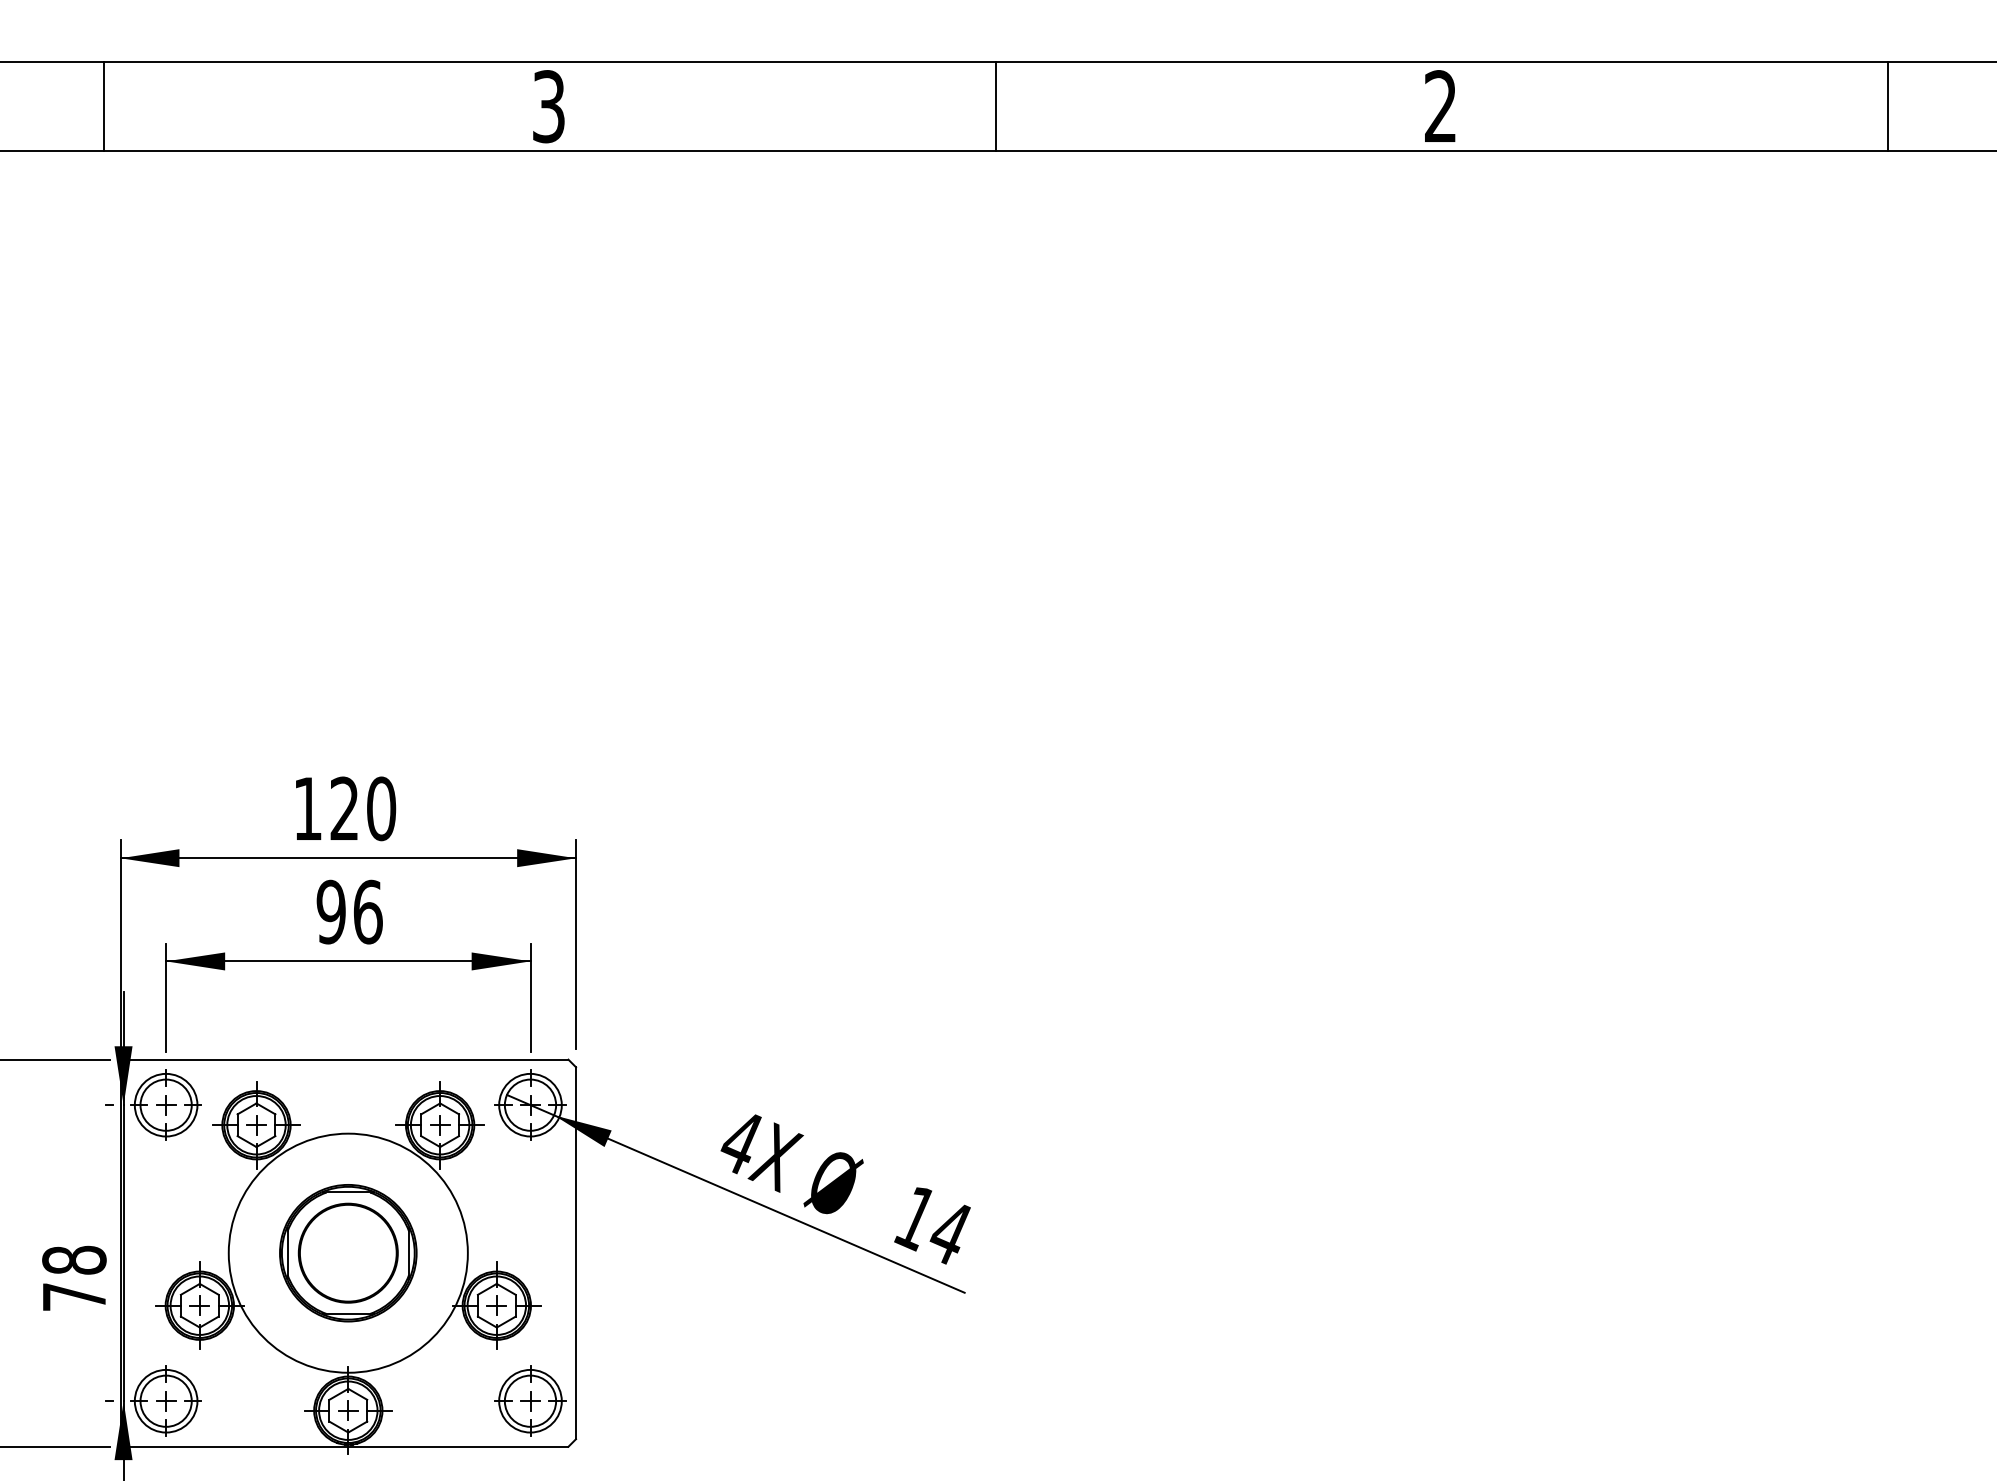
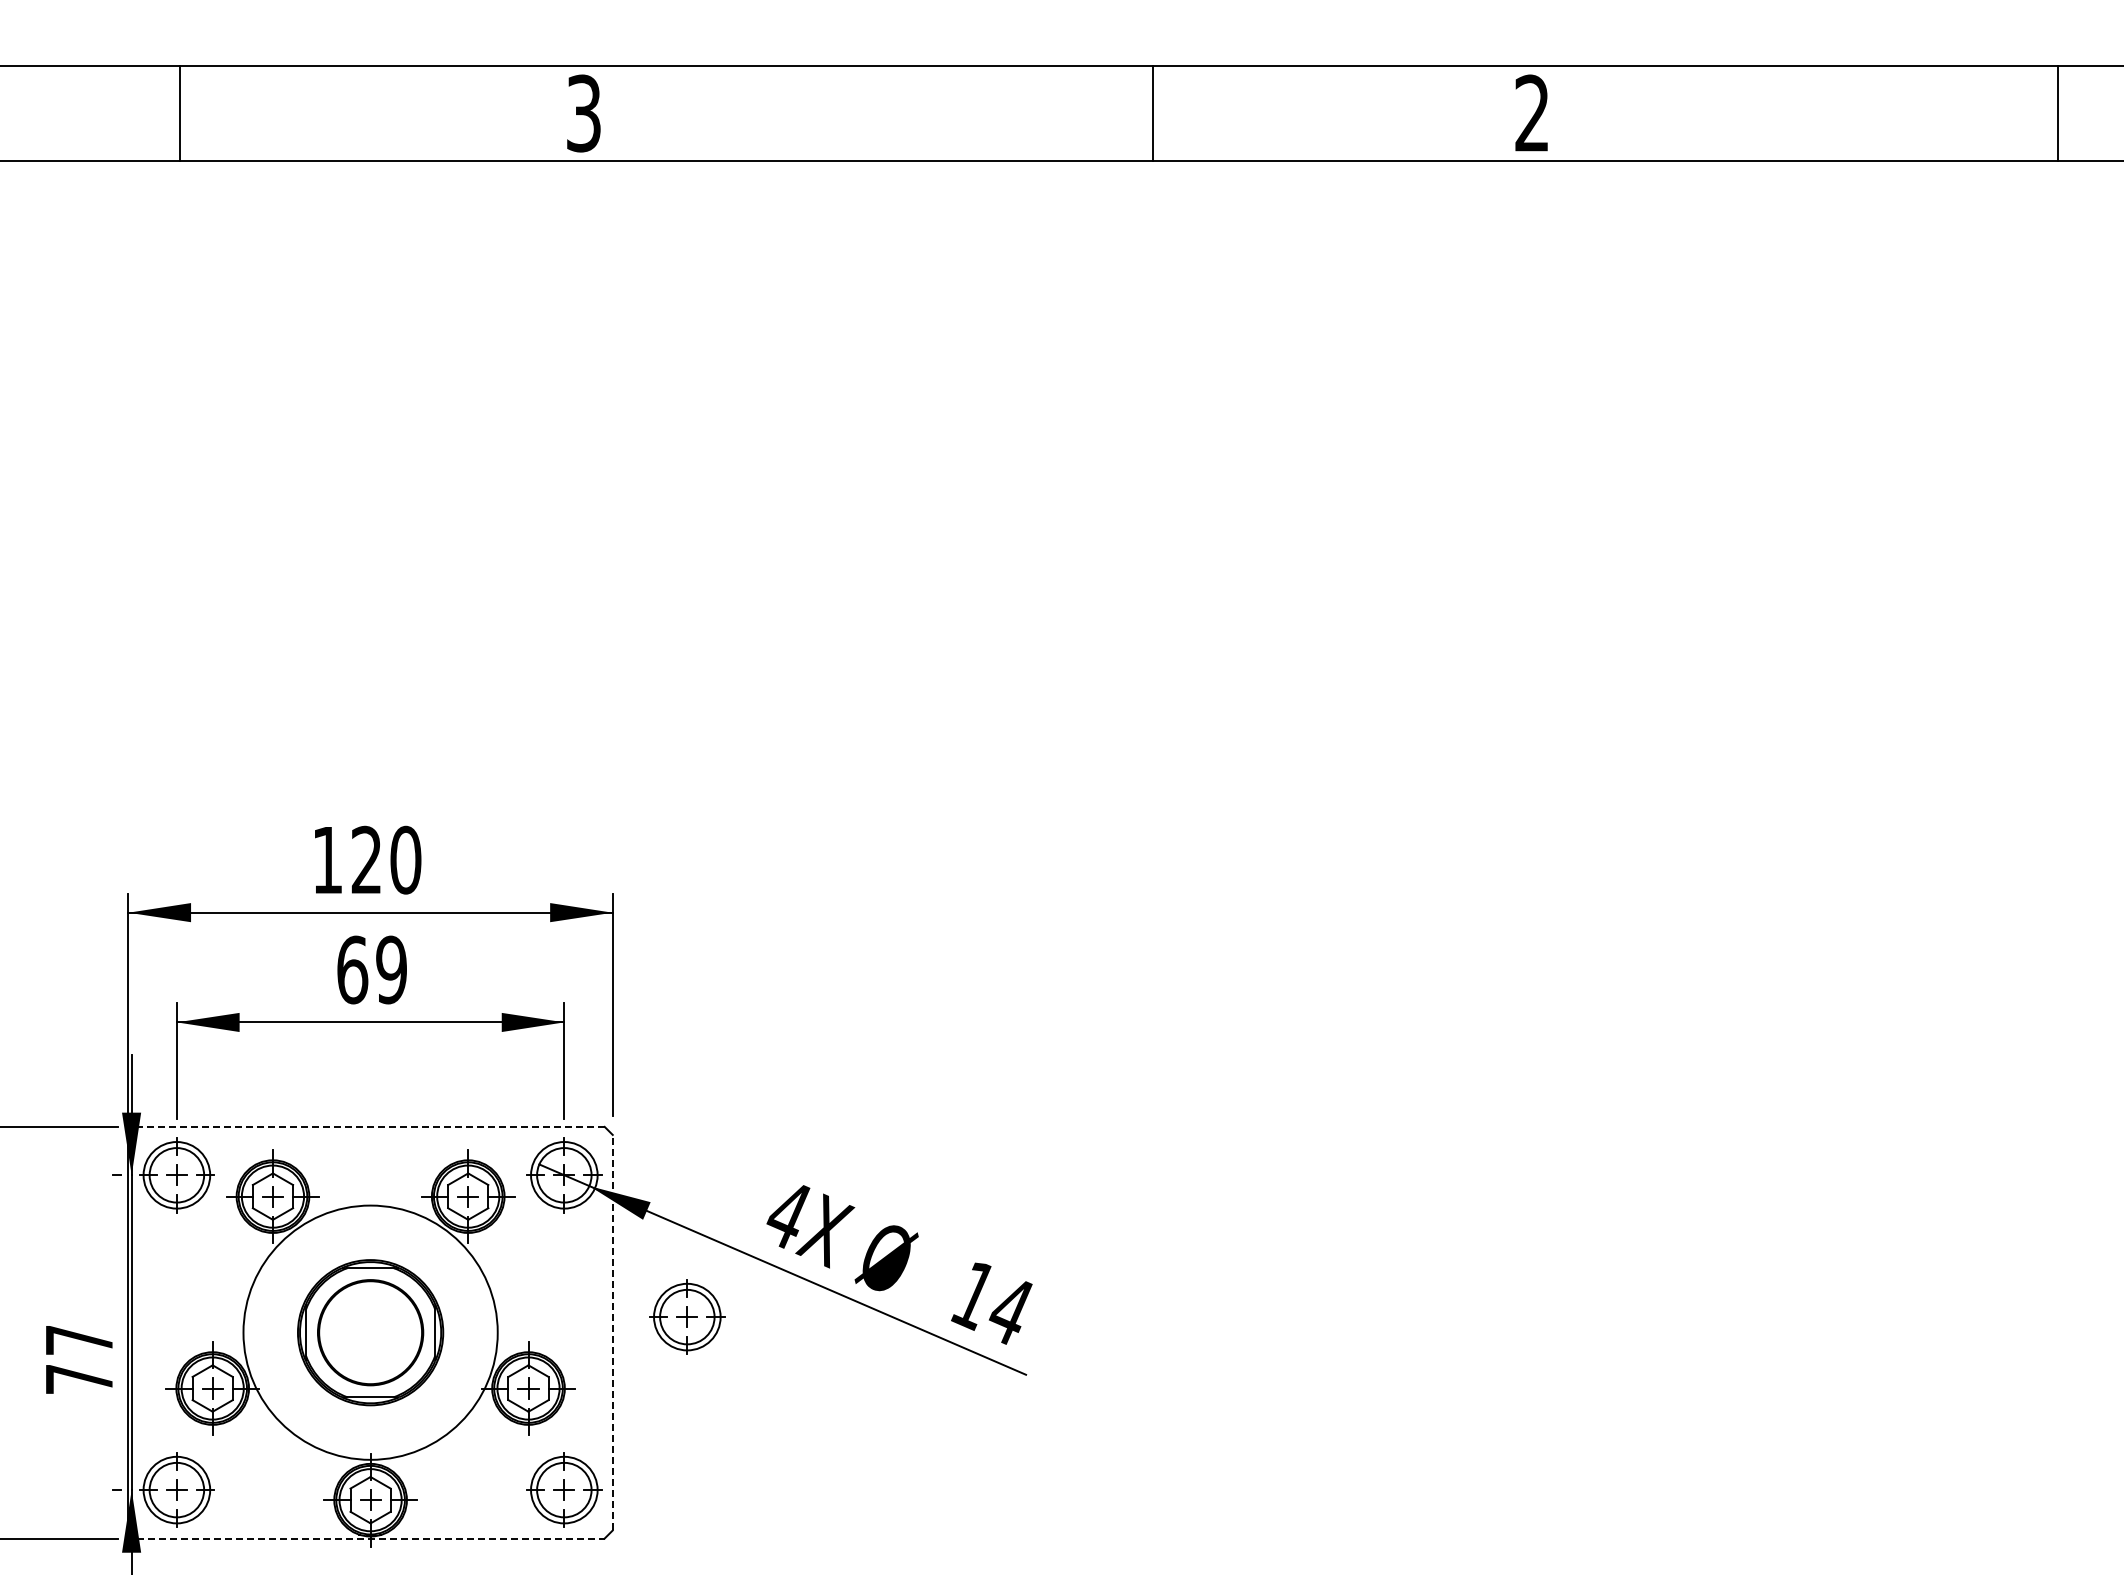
line: (103, 105) -> (179, 112), moved
line: (996, 105) -> (1153, 112), moved
line: (1887, 105) -> (2058, 112), moved
text: (350, 911) -> (372, 969), 96 -> 69
line: (348, 1059) -> (370, 1126), solid -> dashed
part: (646, 1237) -> (687, 1316), added
line: (575, 1253) -> (612, 1332), solid -> dashed
text: (74, 1260) -> (79, 1340), 78 -> 77
line: (349, 1446) -> (371, 1538), solid -> dashed

